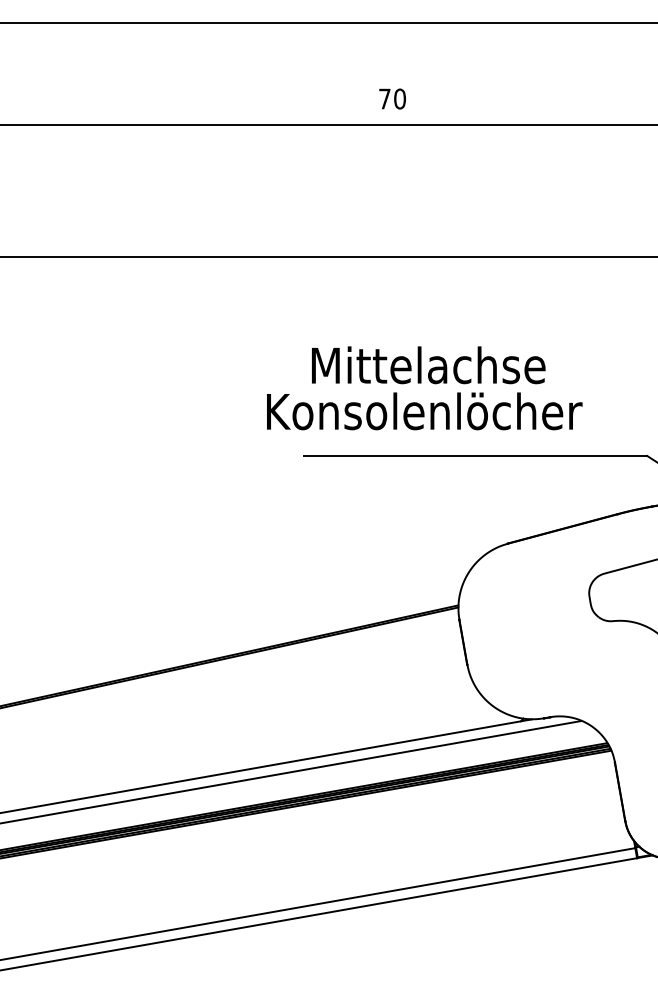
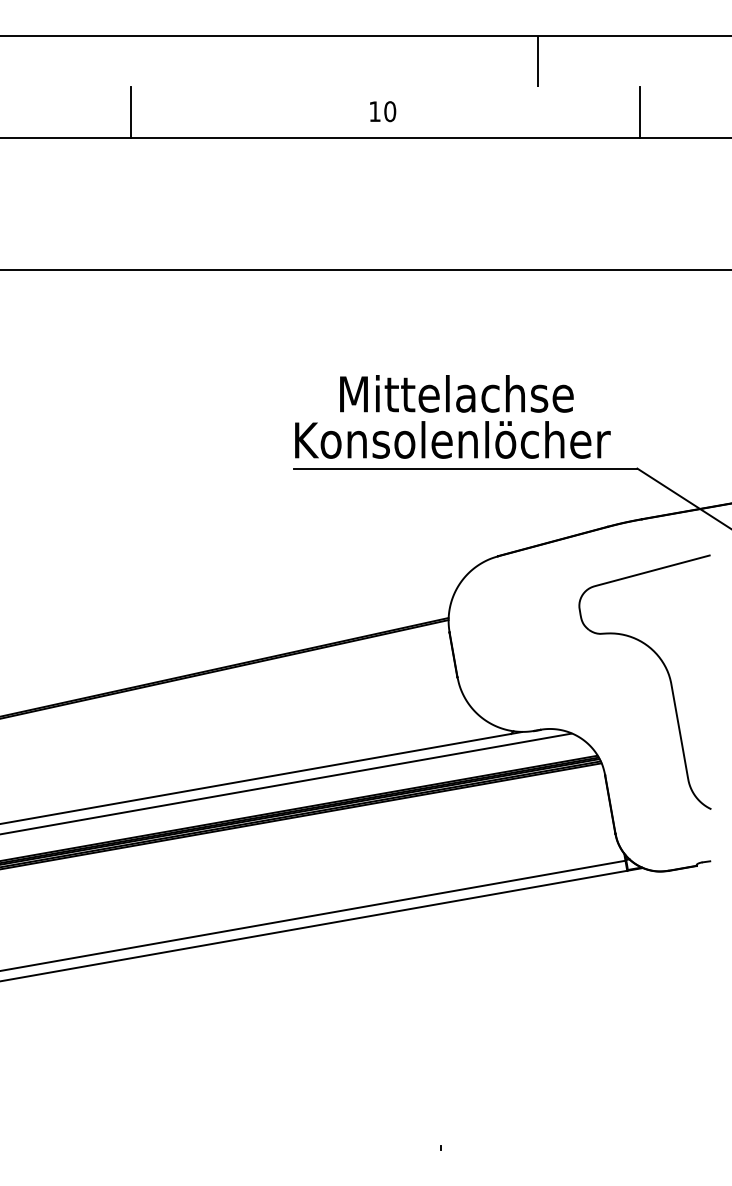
line: (548, 47) -> (538, 60), added
line: (140, 98) -> (130, 111), added
text: (384, 98) -> (374, 111), 70 -> 10
line: (650, 98) -> (640, 111), added
text: (424, 387) -> (452, 416), moved

